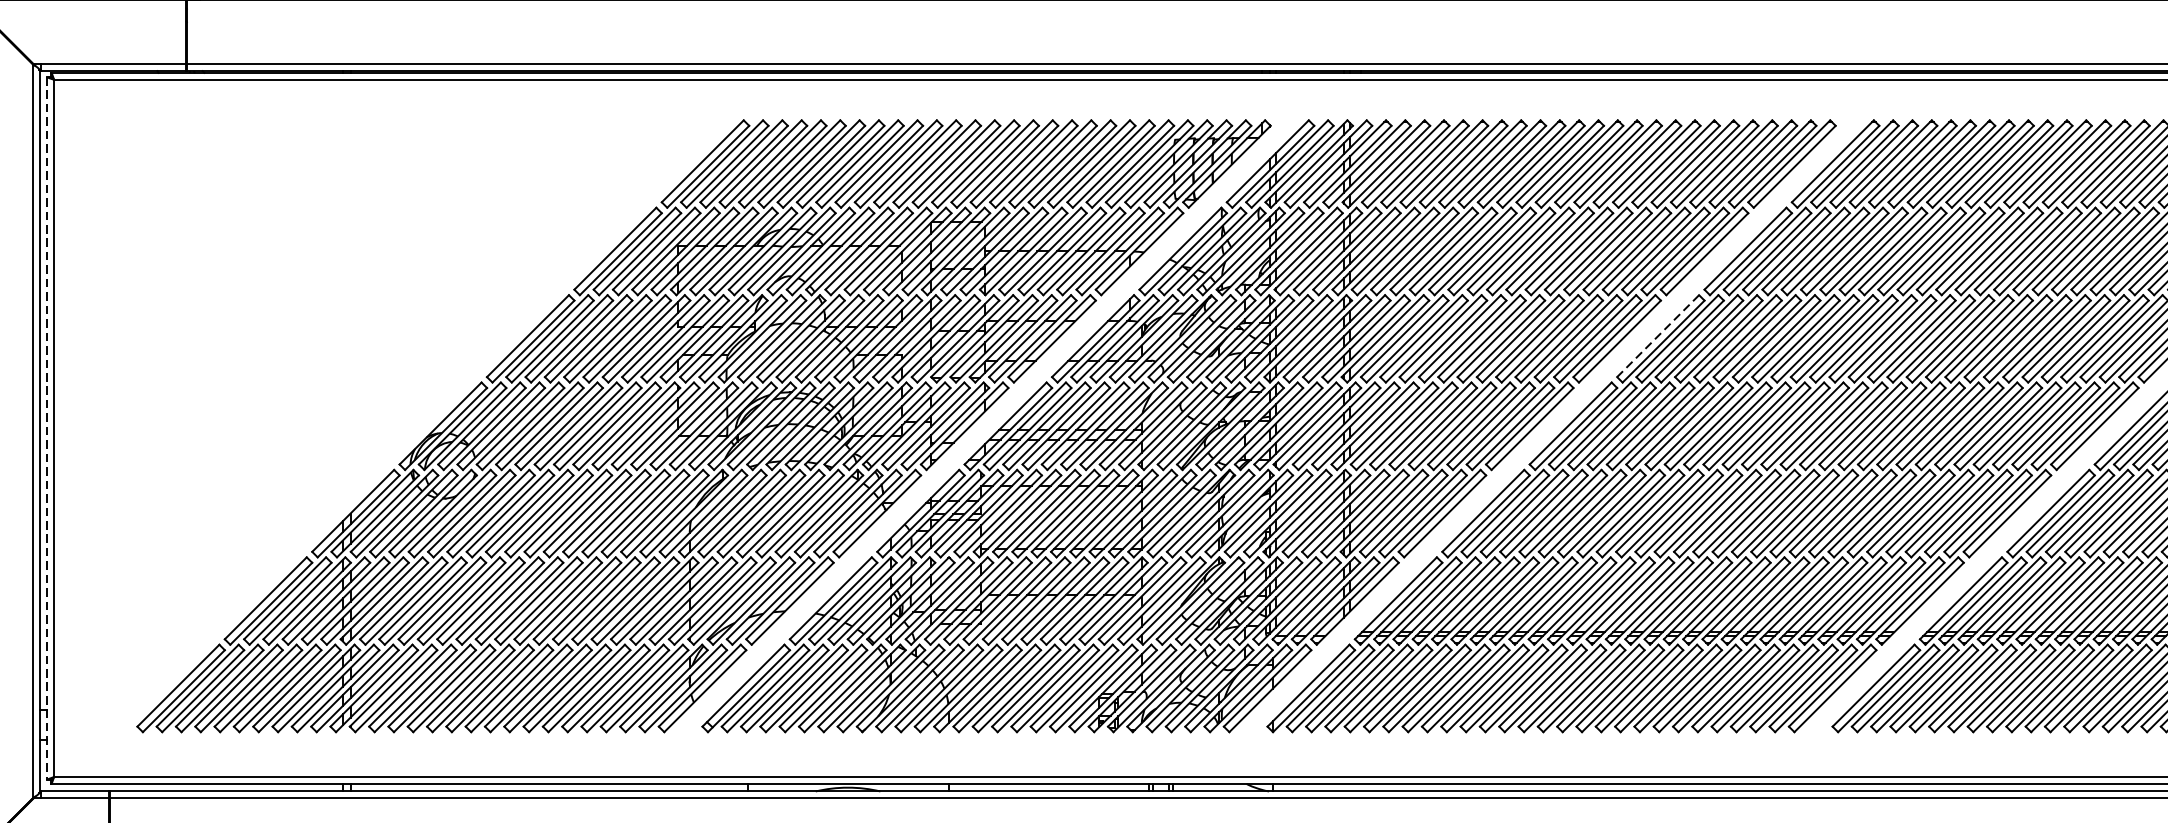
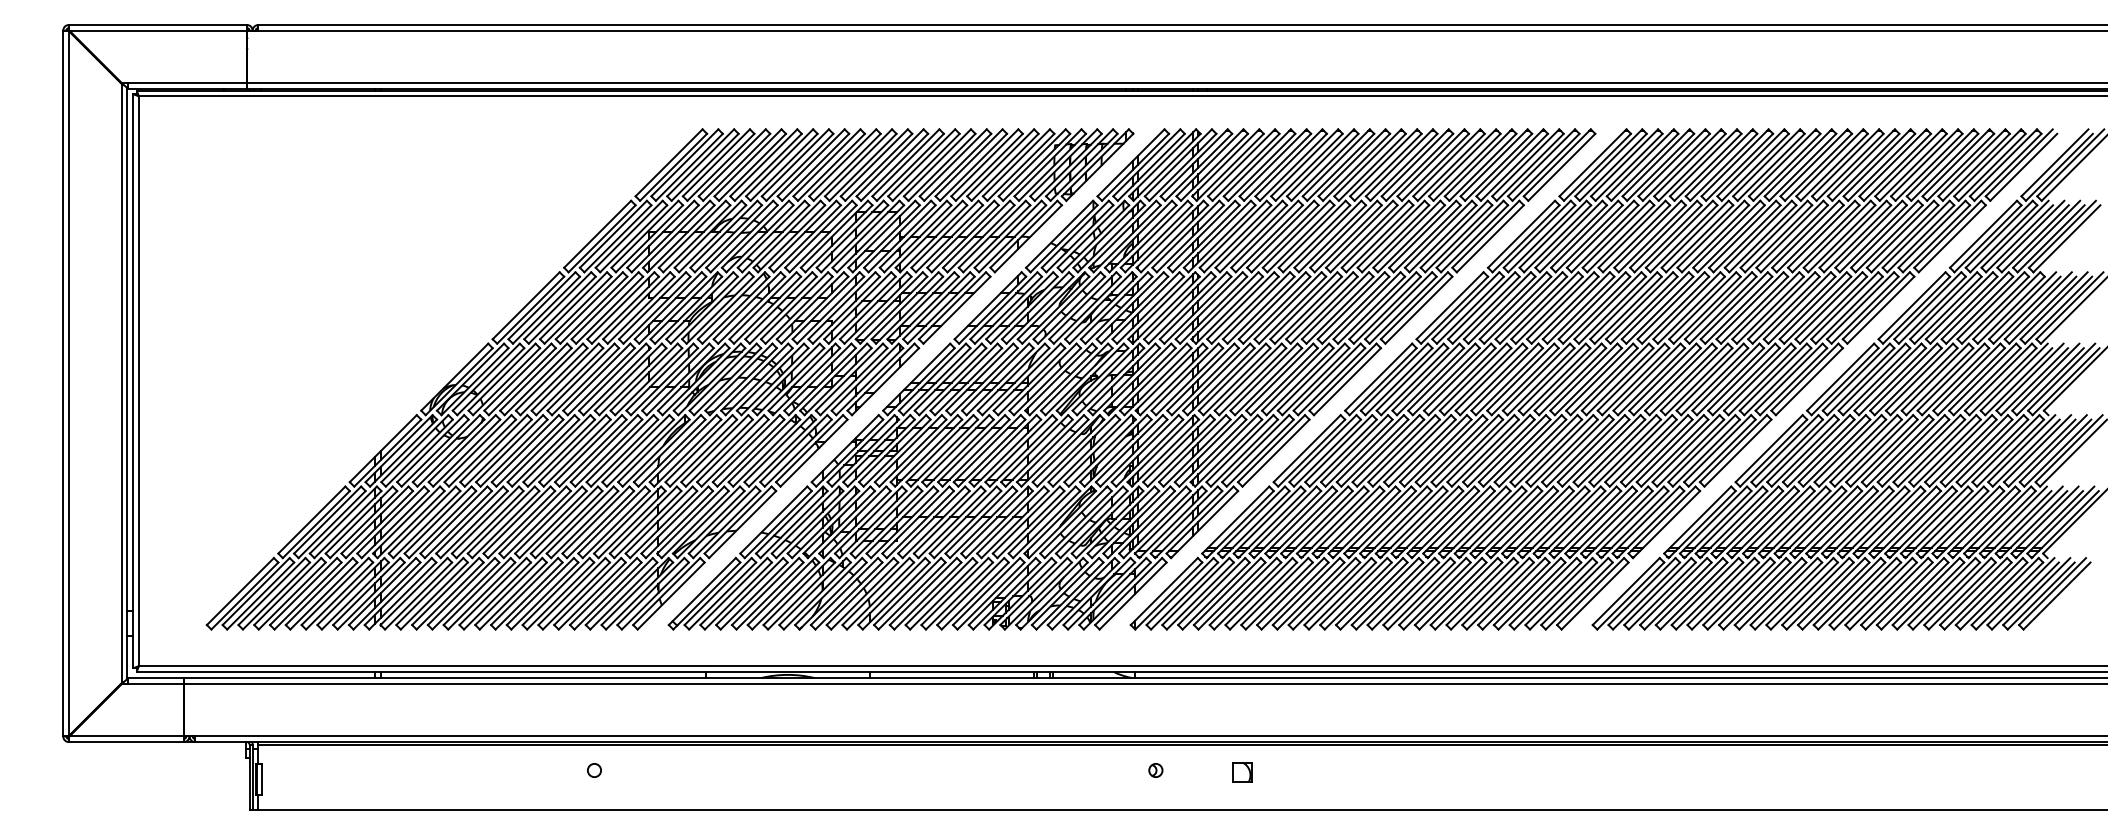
line: (1657, 337) -> (1449, 306), dashed -> solid
line: (47, 428) -> (133, 381), dashed -> solid

